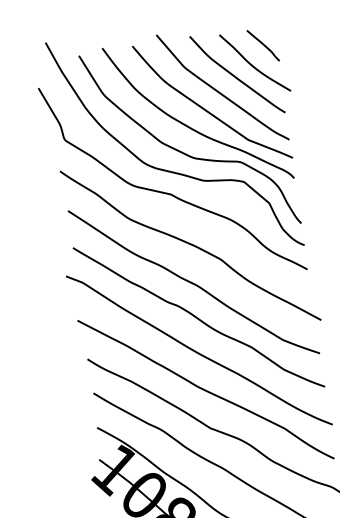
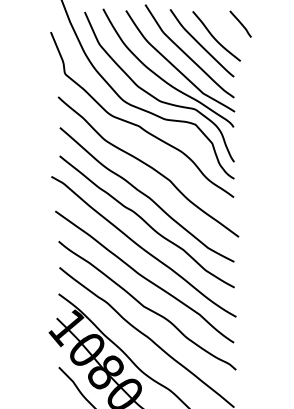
line: (262, 44) -> (240, 23), moved

